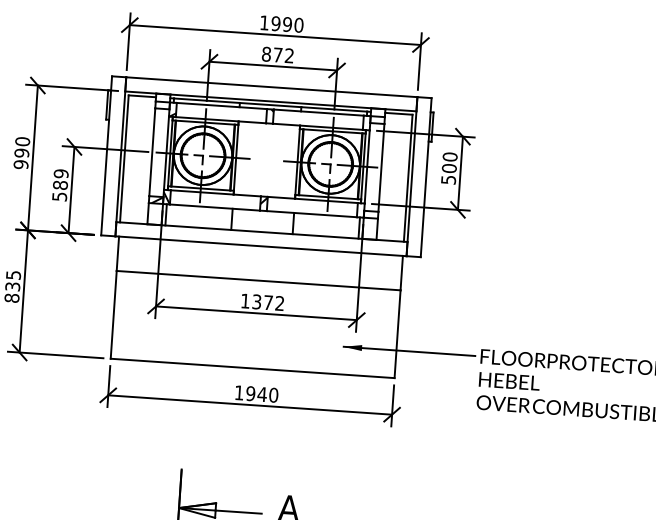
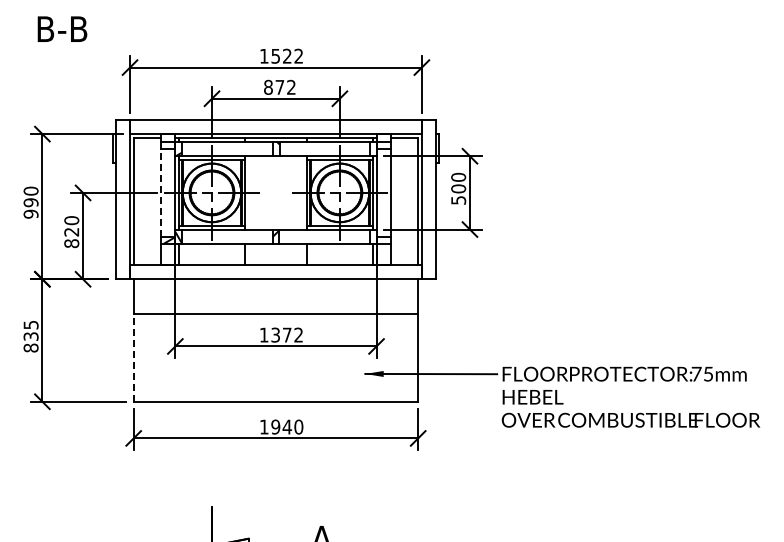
text: (287, 23) -> (287, 55), 1990 -> 1522
line: (152, 151) -> (161, 192), solid -> dashed
text: (60, 185) -> (71, 232), 589 -> 820
line: (113, 314) -> (133, 357), solid -> dashed

